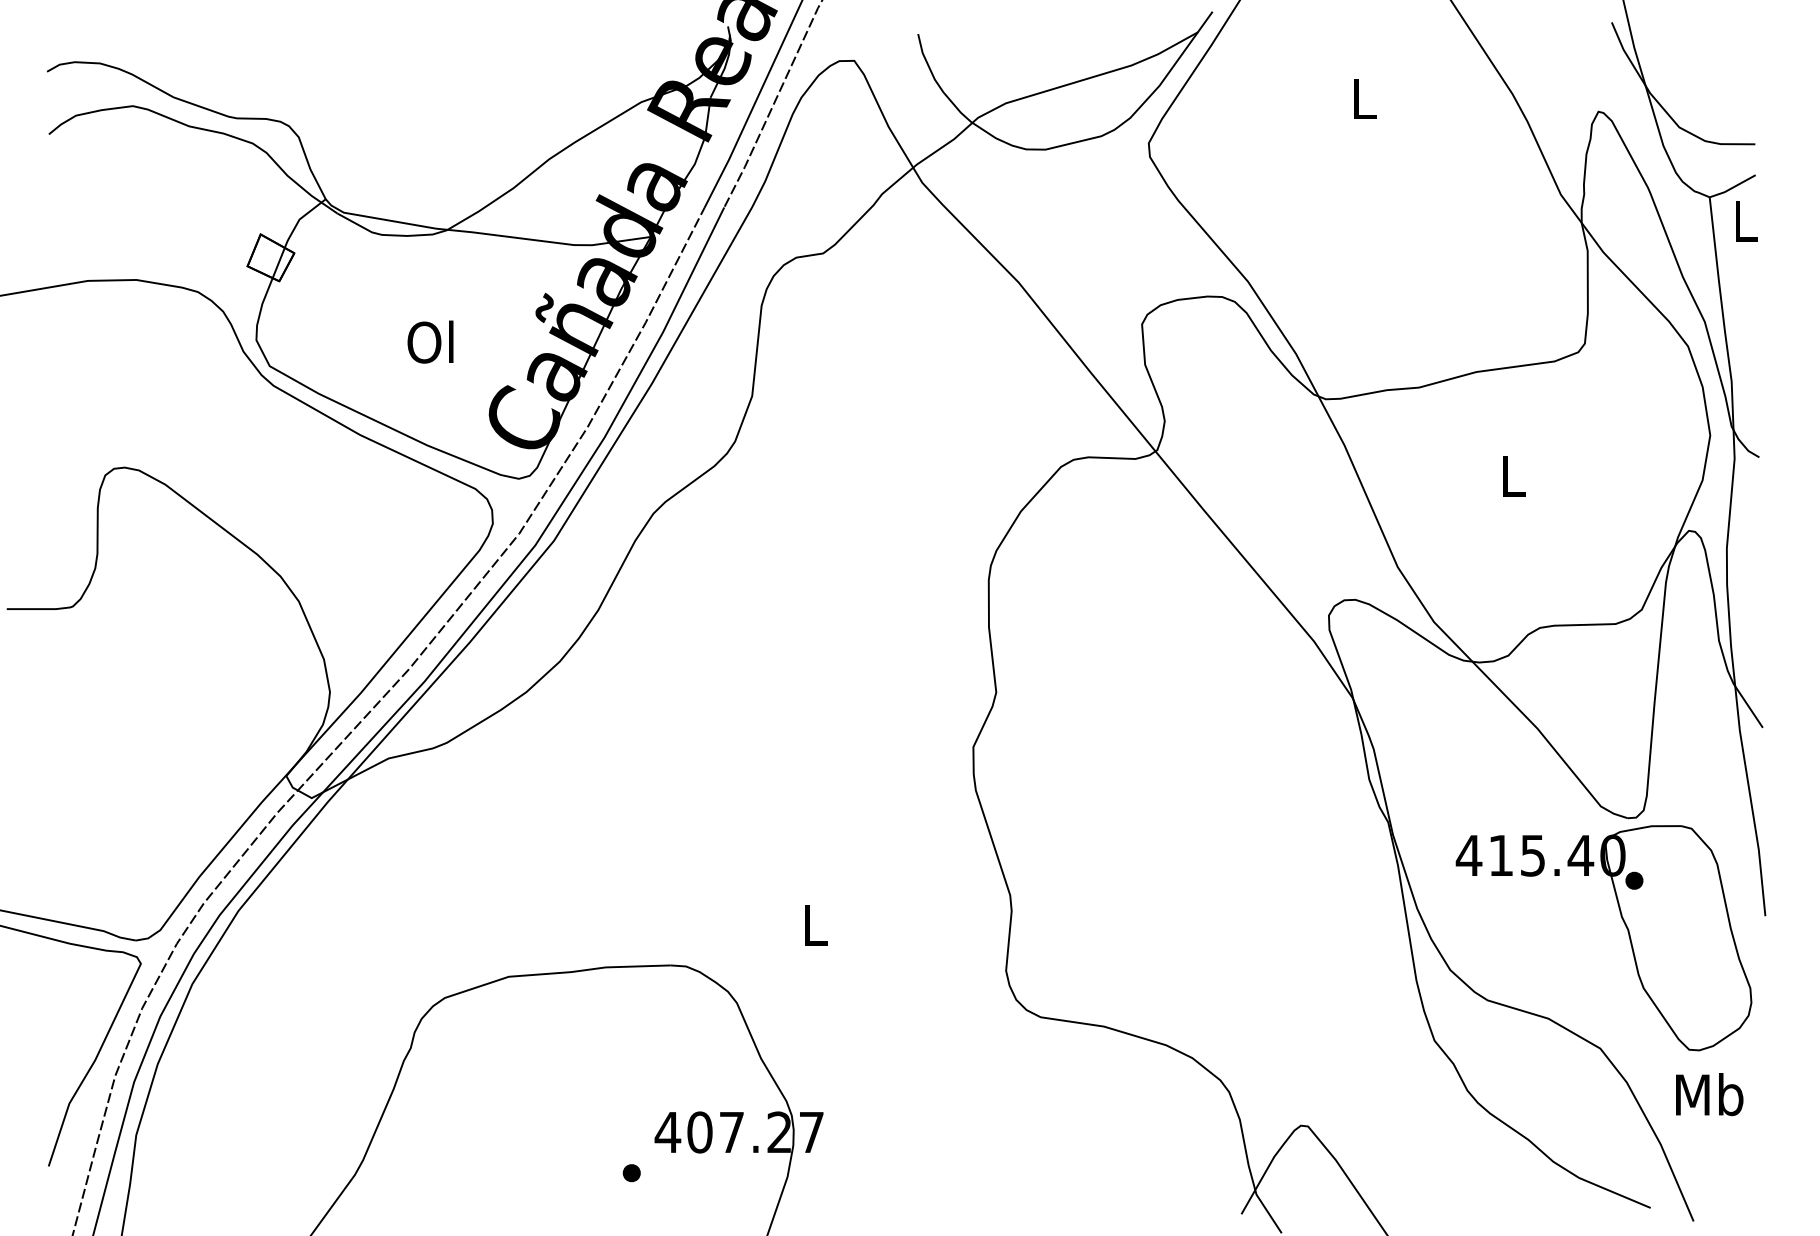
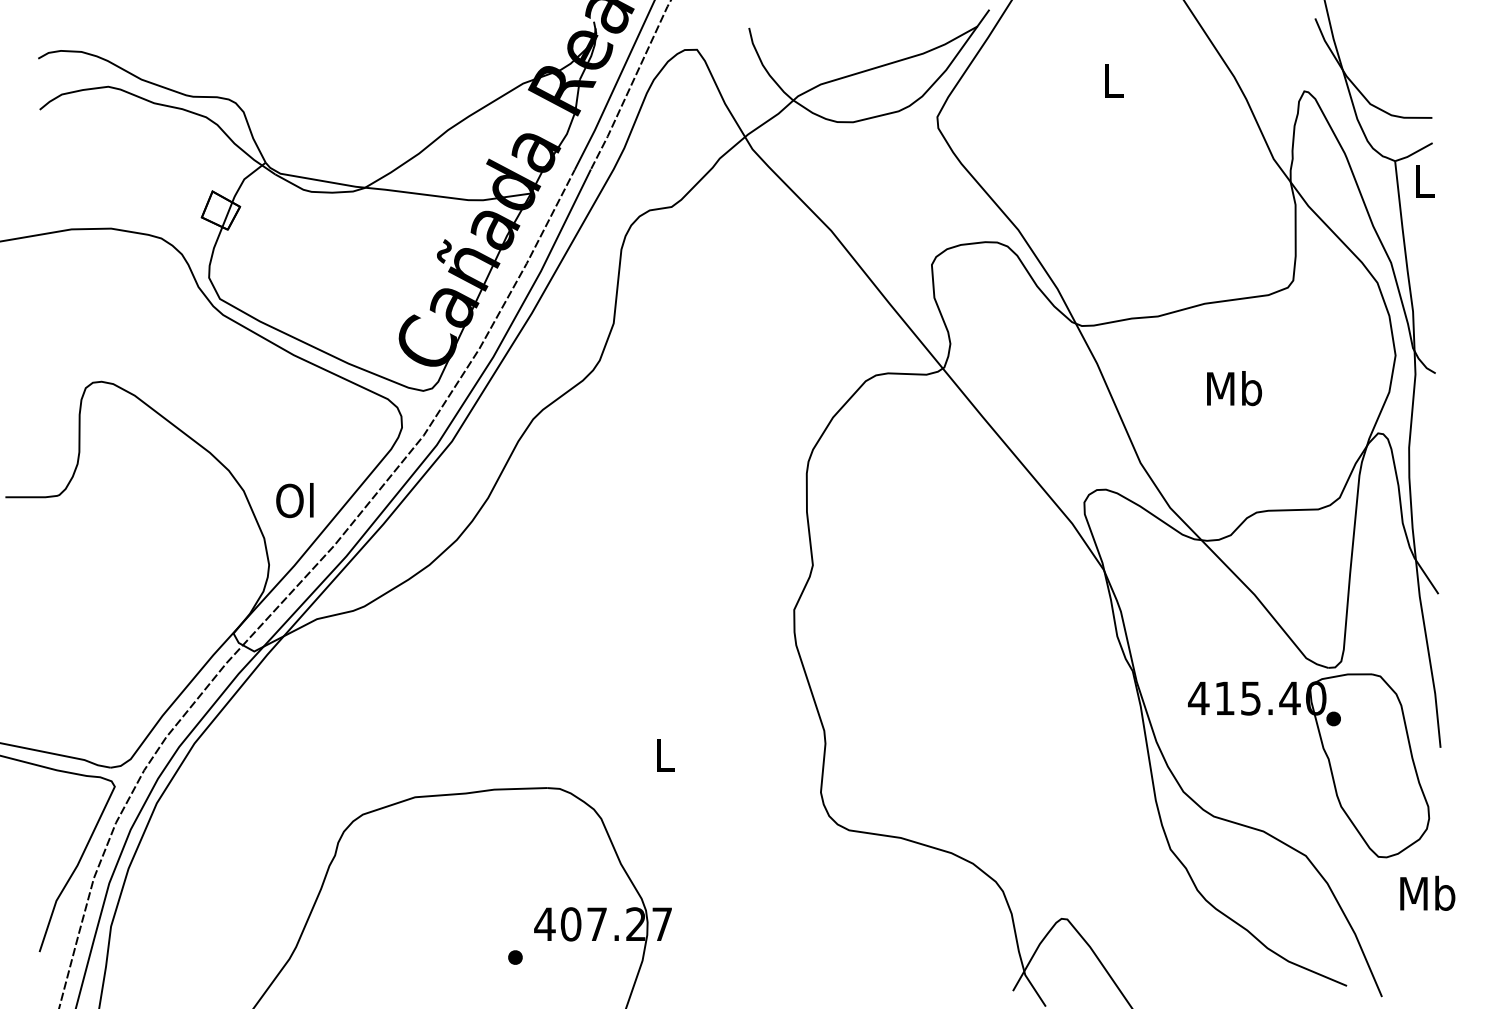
text: (430, 341) -> (294, 500), moved
text: (1512, 475) -> (1234, 388), L -> Mb
text: (1709, 1094) -> (1427, 893), moved

